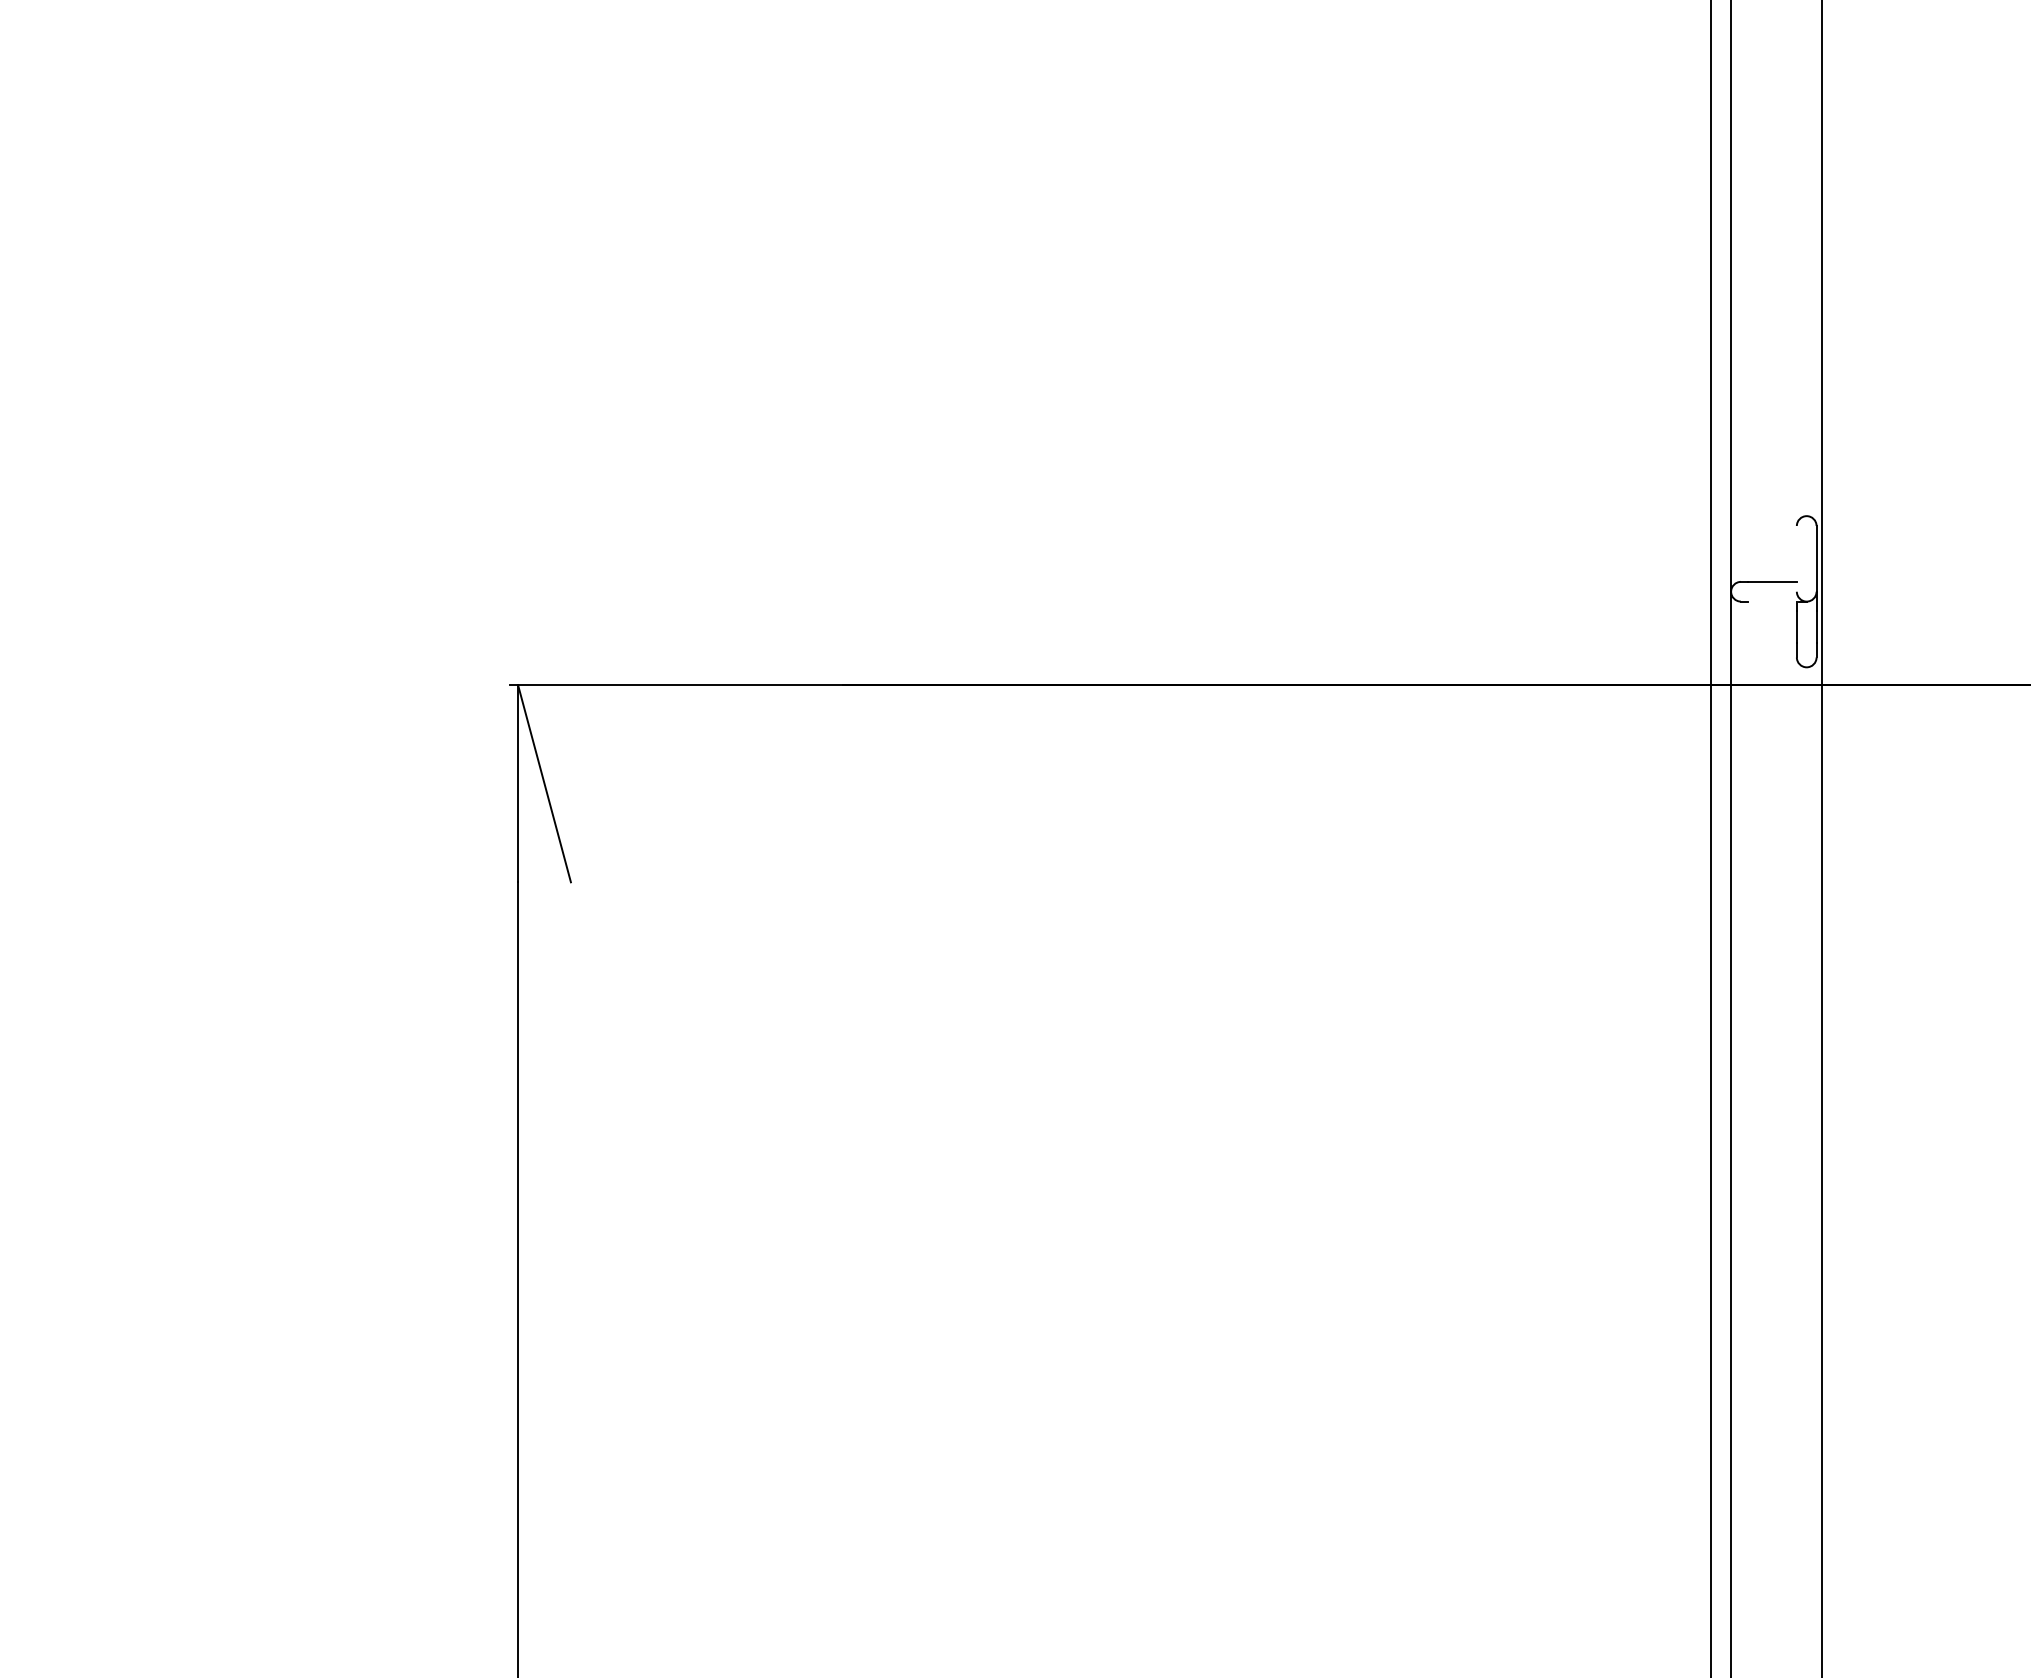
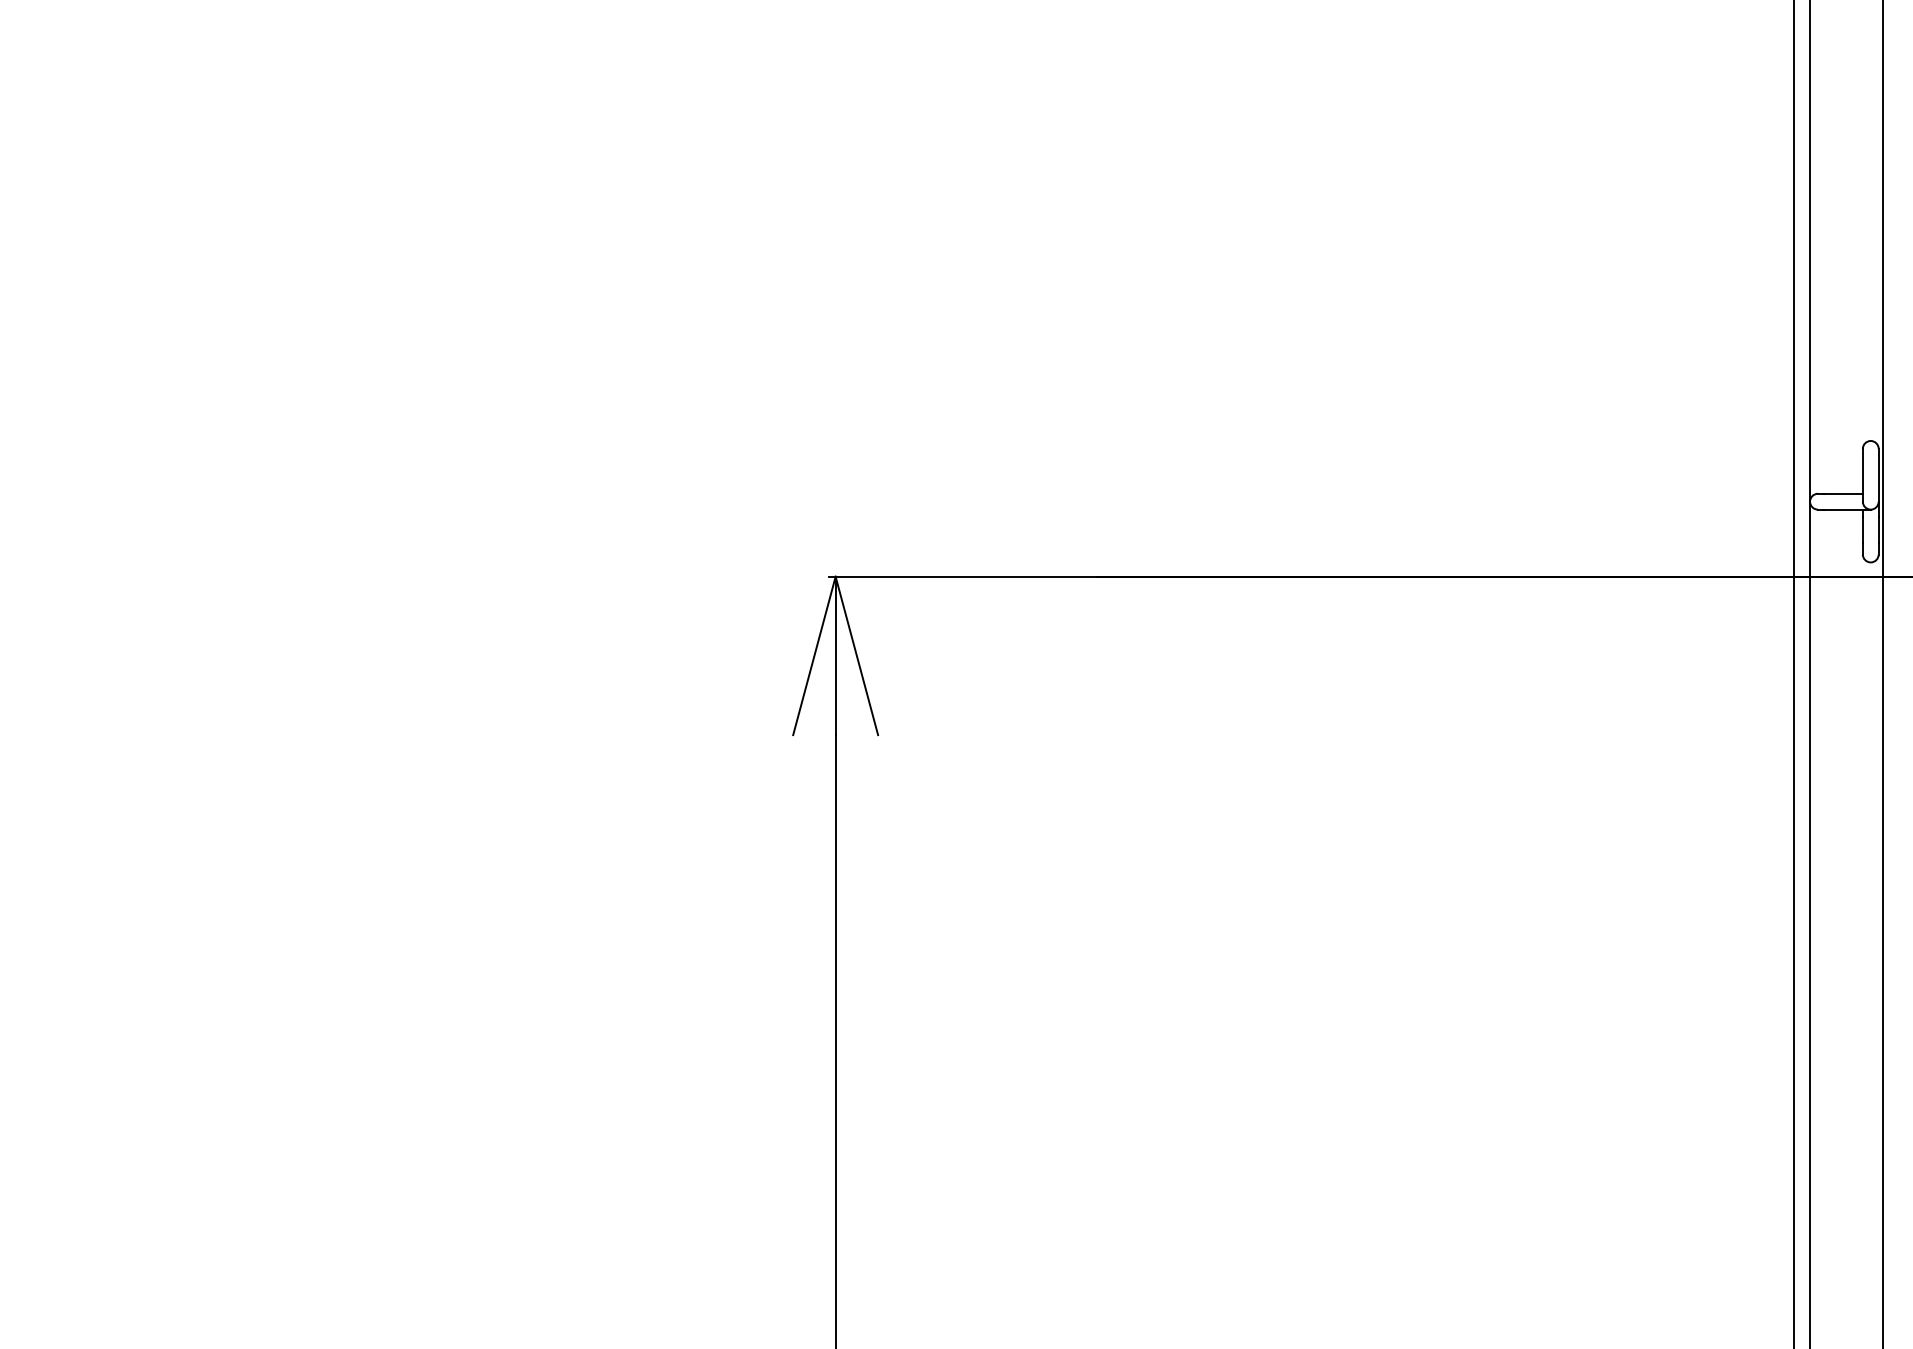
line: (1796, 557) -> (1862, 474), added
line: (1772, 601) -> (1843, 509), added
line: (491, 783) -> (814, 655), added

